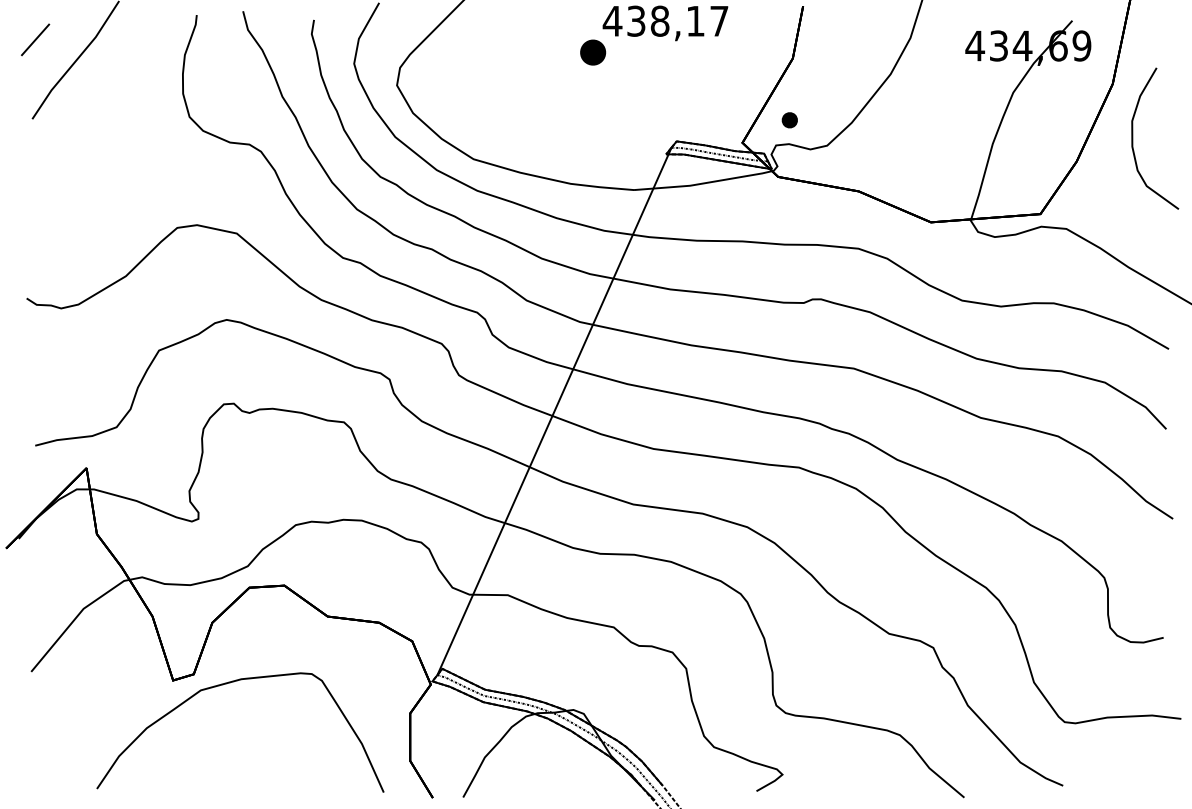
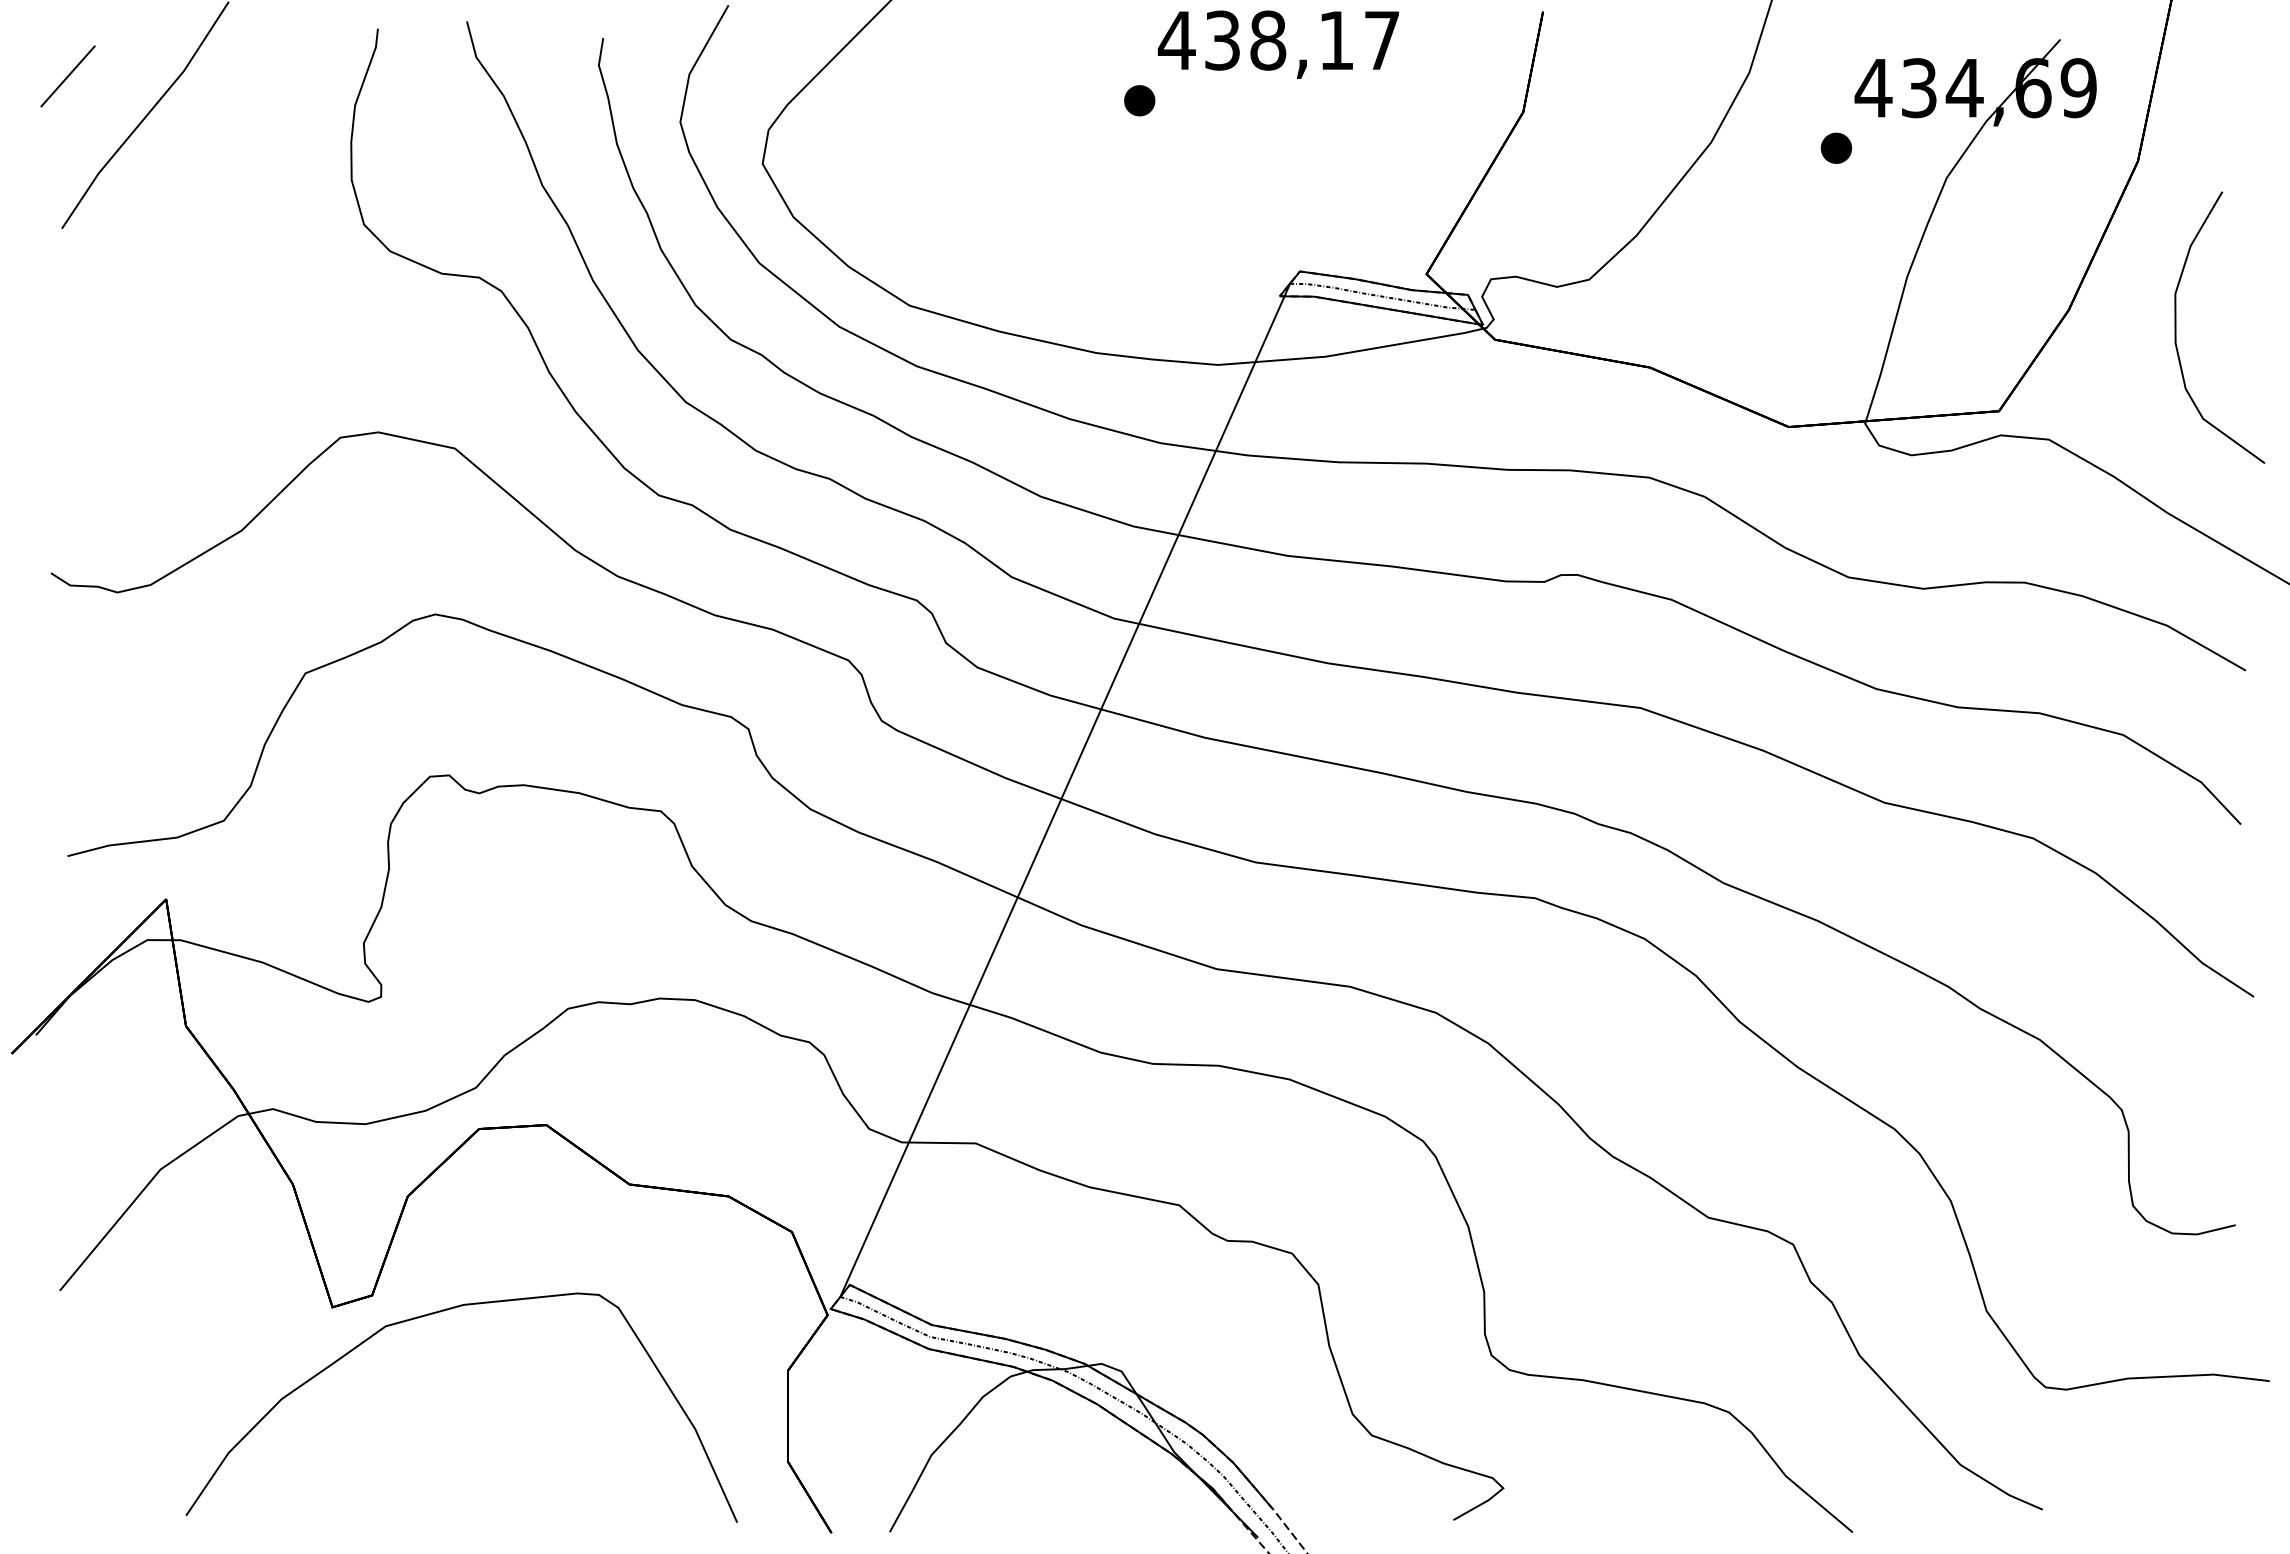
part: (593, 52) -> (1140, 100), size x0.62
part: (789, 120) -> (1835, 148), moved
curve: (1133, 138) -> (2177, 327), moved

